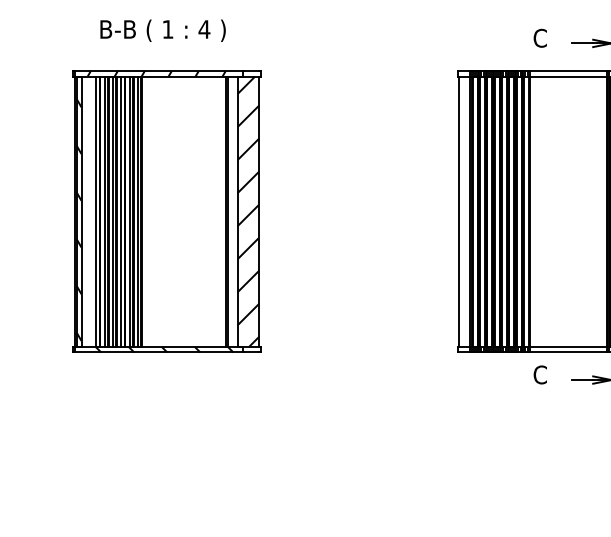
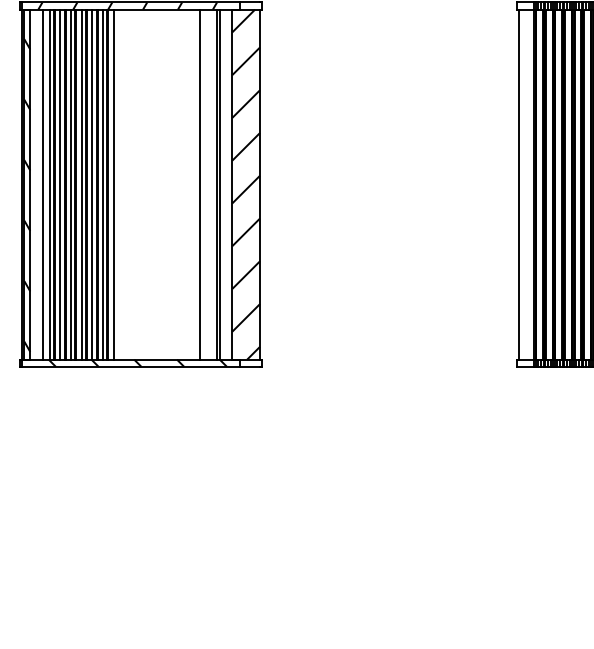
line: (91, 211) -> (43, 184), added
line: (146, 211) -> (114, 184), added
line: (212, 211) -> (199, 184), added

